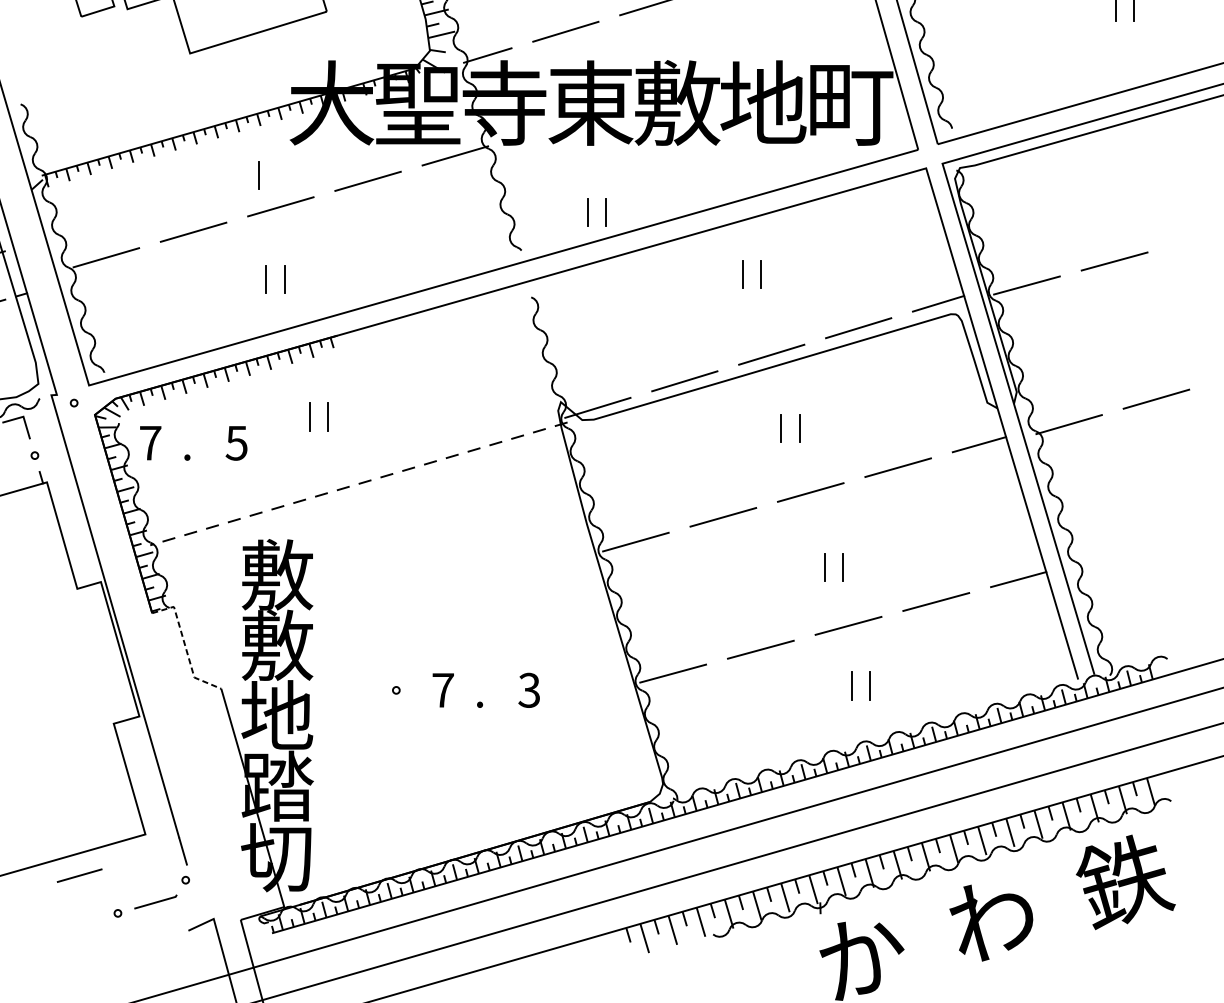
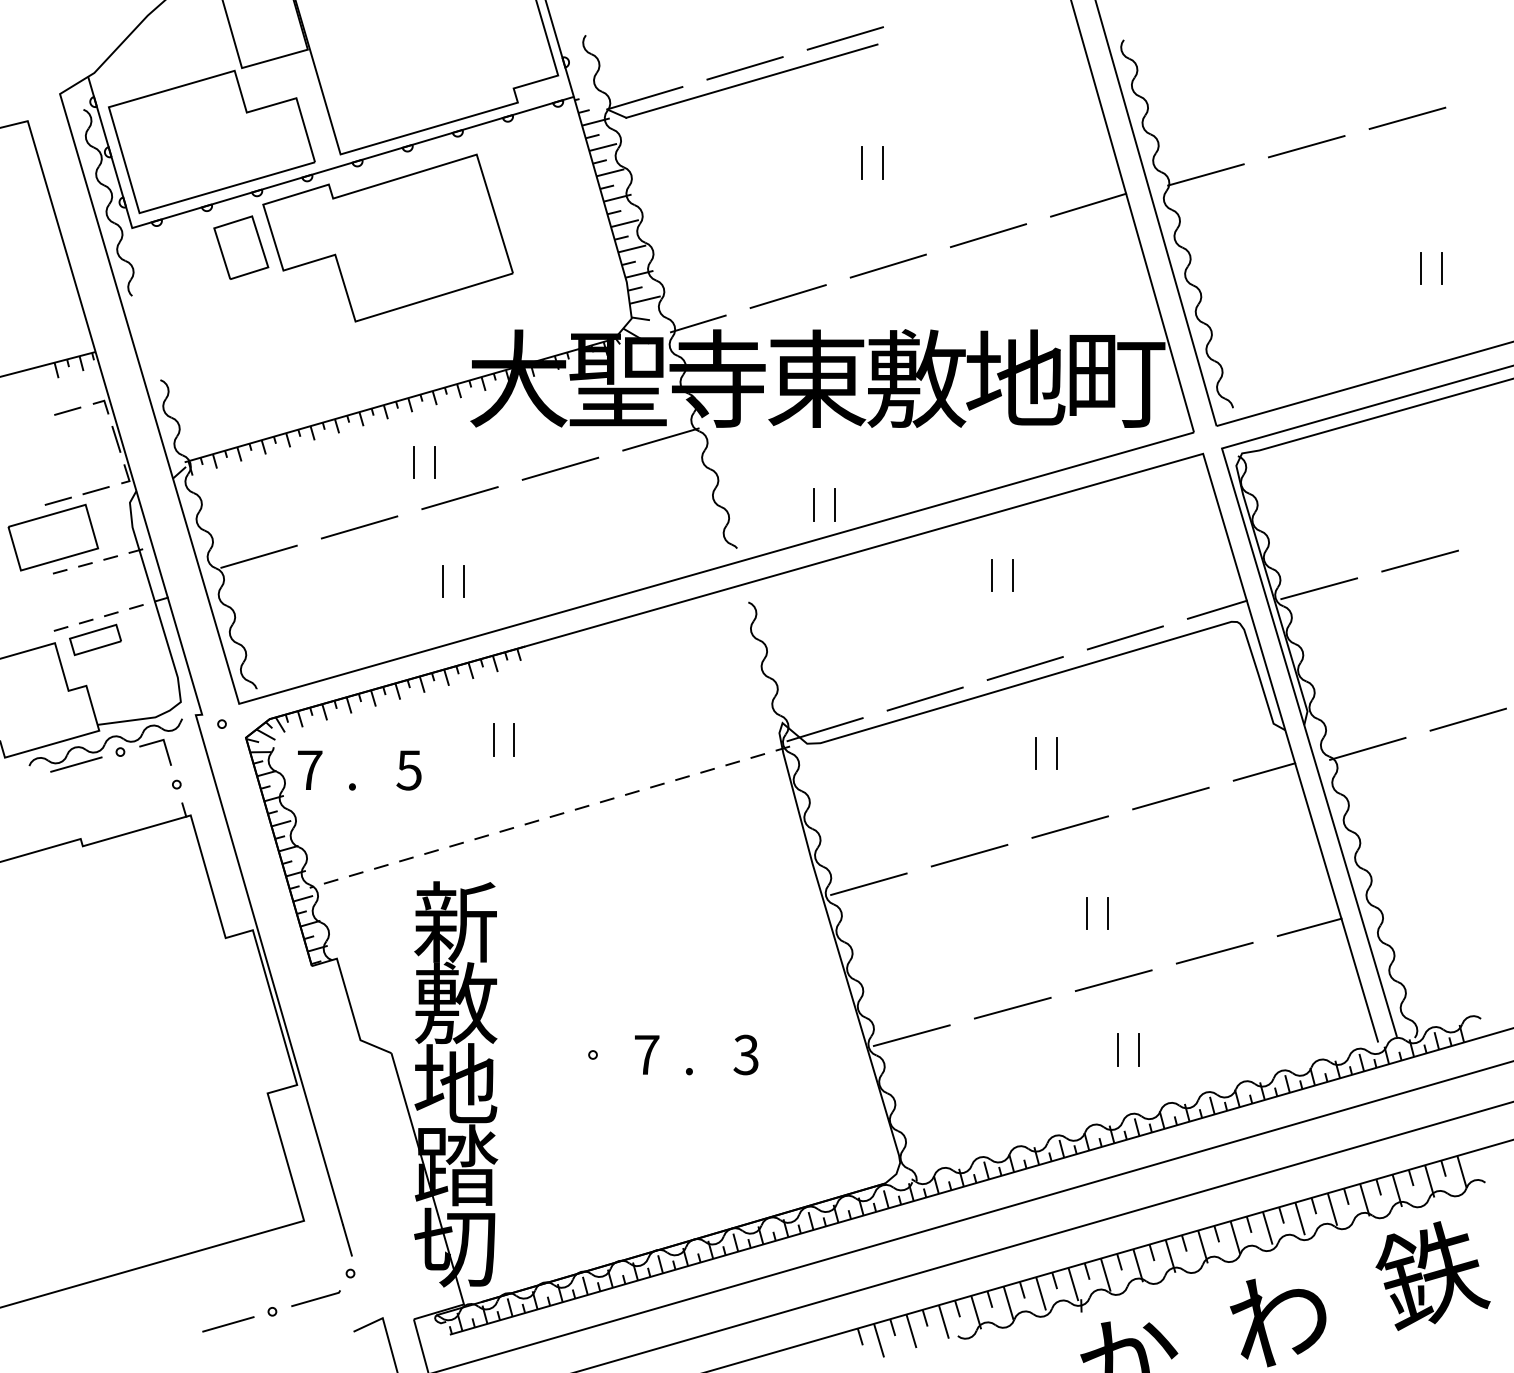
line: (240, 175) -> (413, 461), added
text: (276, 574) -> (455, 921), 敷 -> 新
line: (184, 644) -> (349, 1002), dashed -> solid
line: (79, 875) -> (228, 1324), moved

